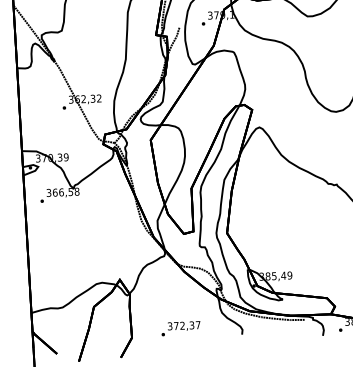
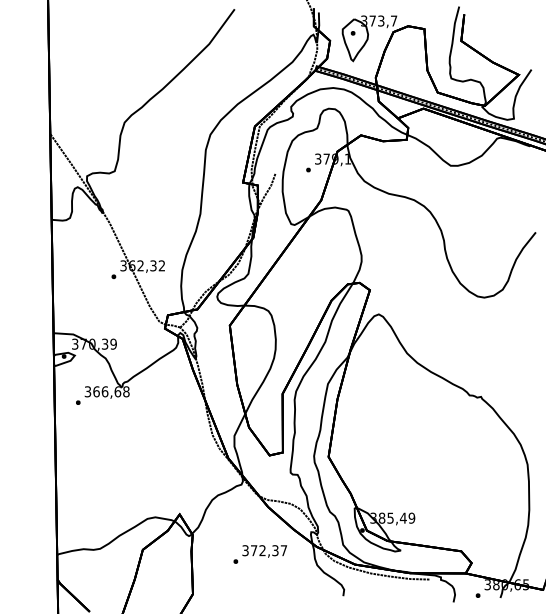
text: (70, 191) -> (117, 391), 366,58 -> 366,68
text: (180, 328) -> (259, 554), moved

